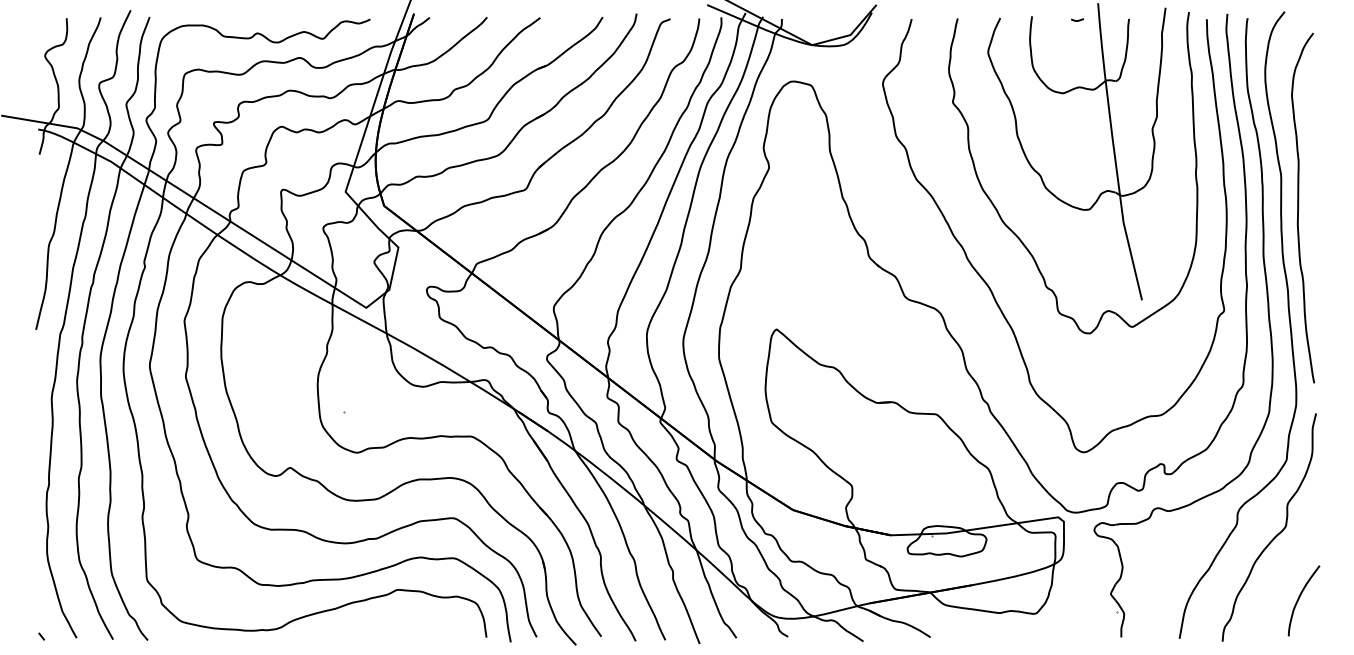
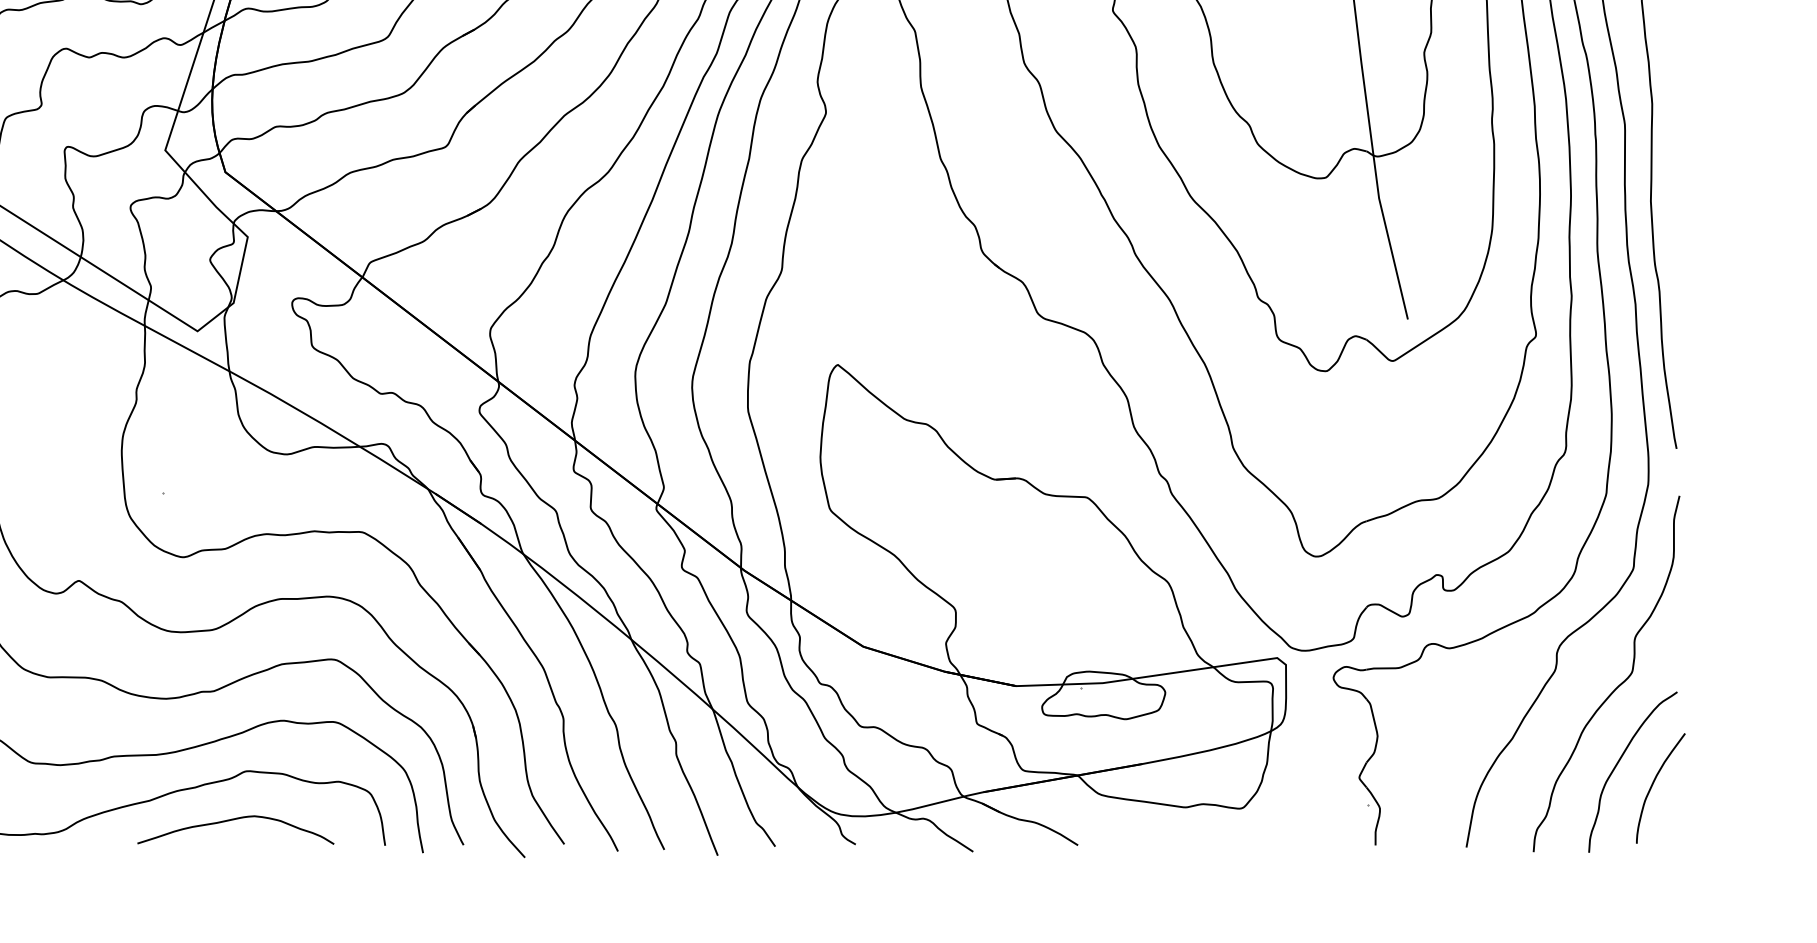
curve: (1277, 585) -> (1619, 764), added
curve: (390, 621) -> (235, 820), added

